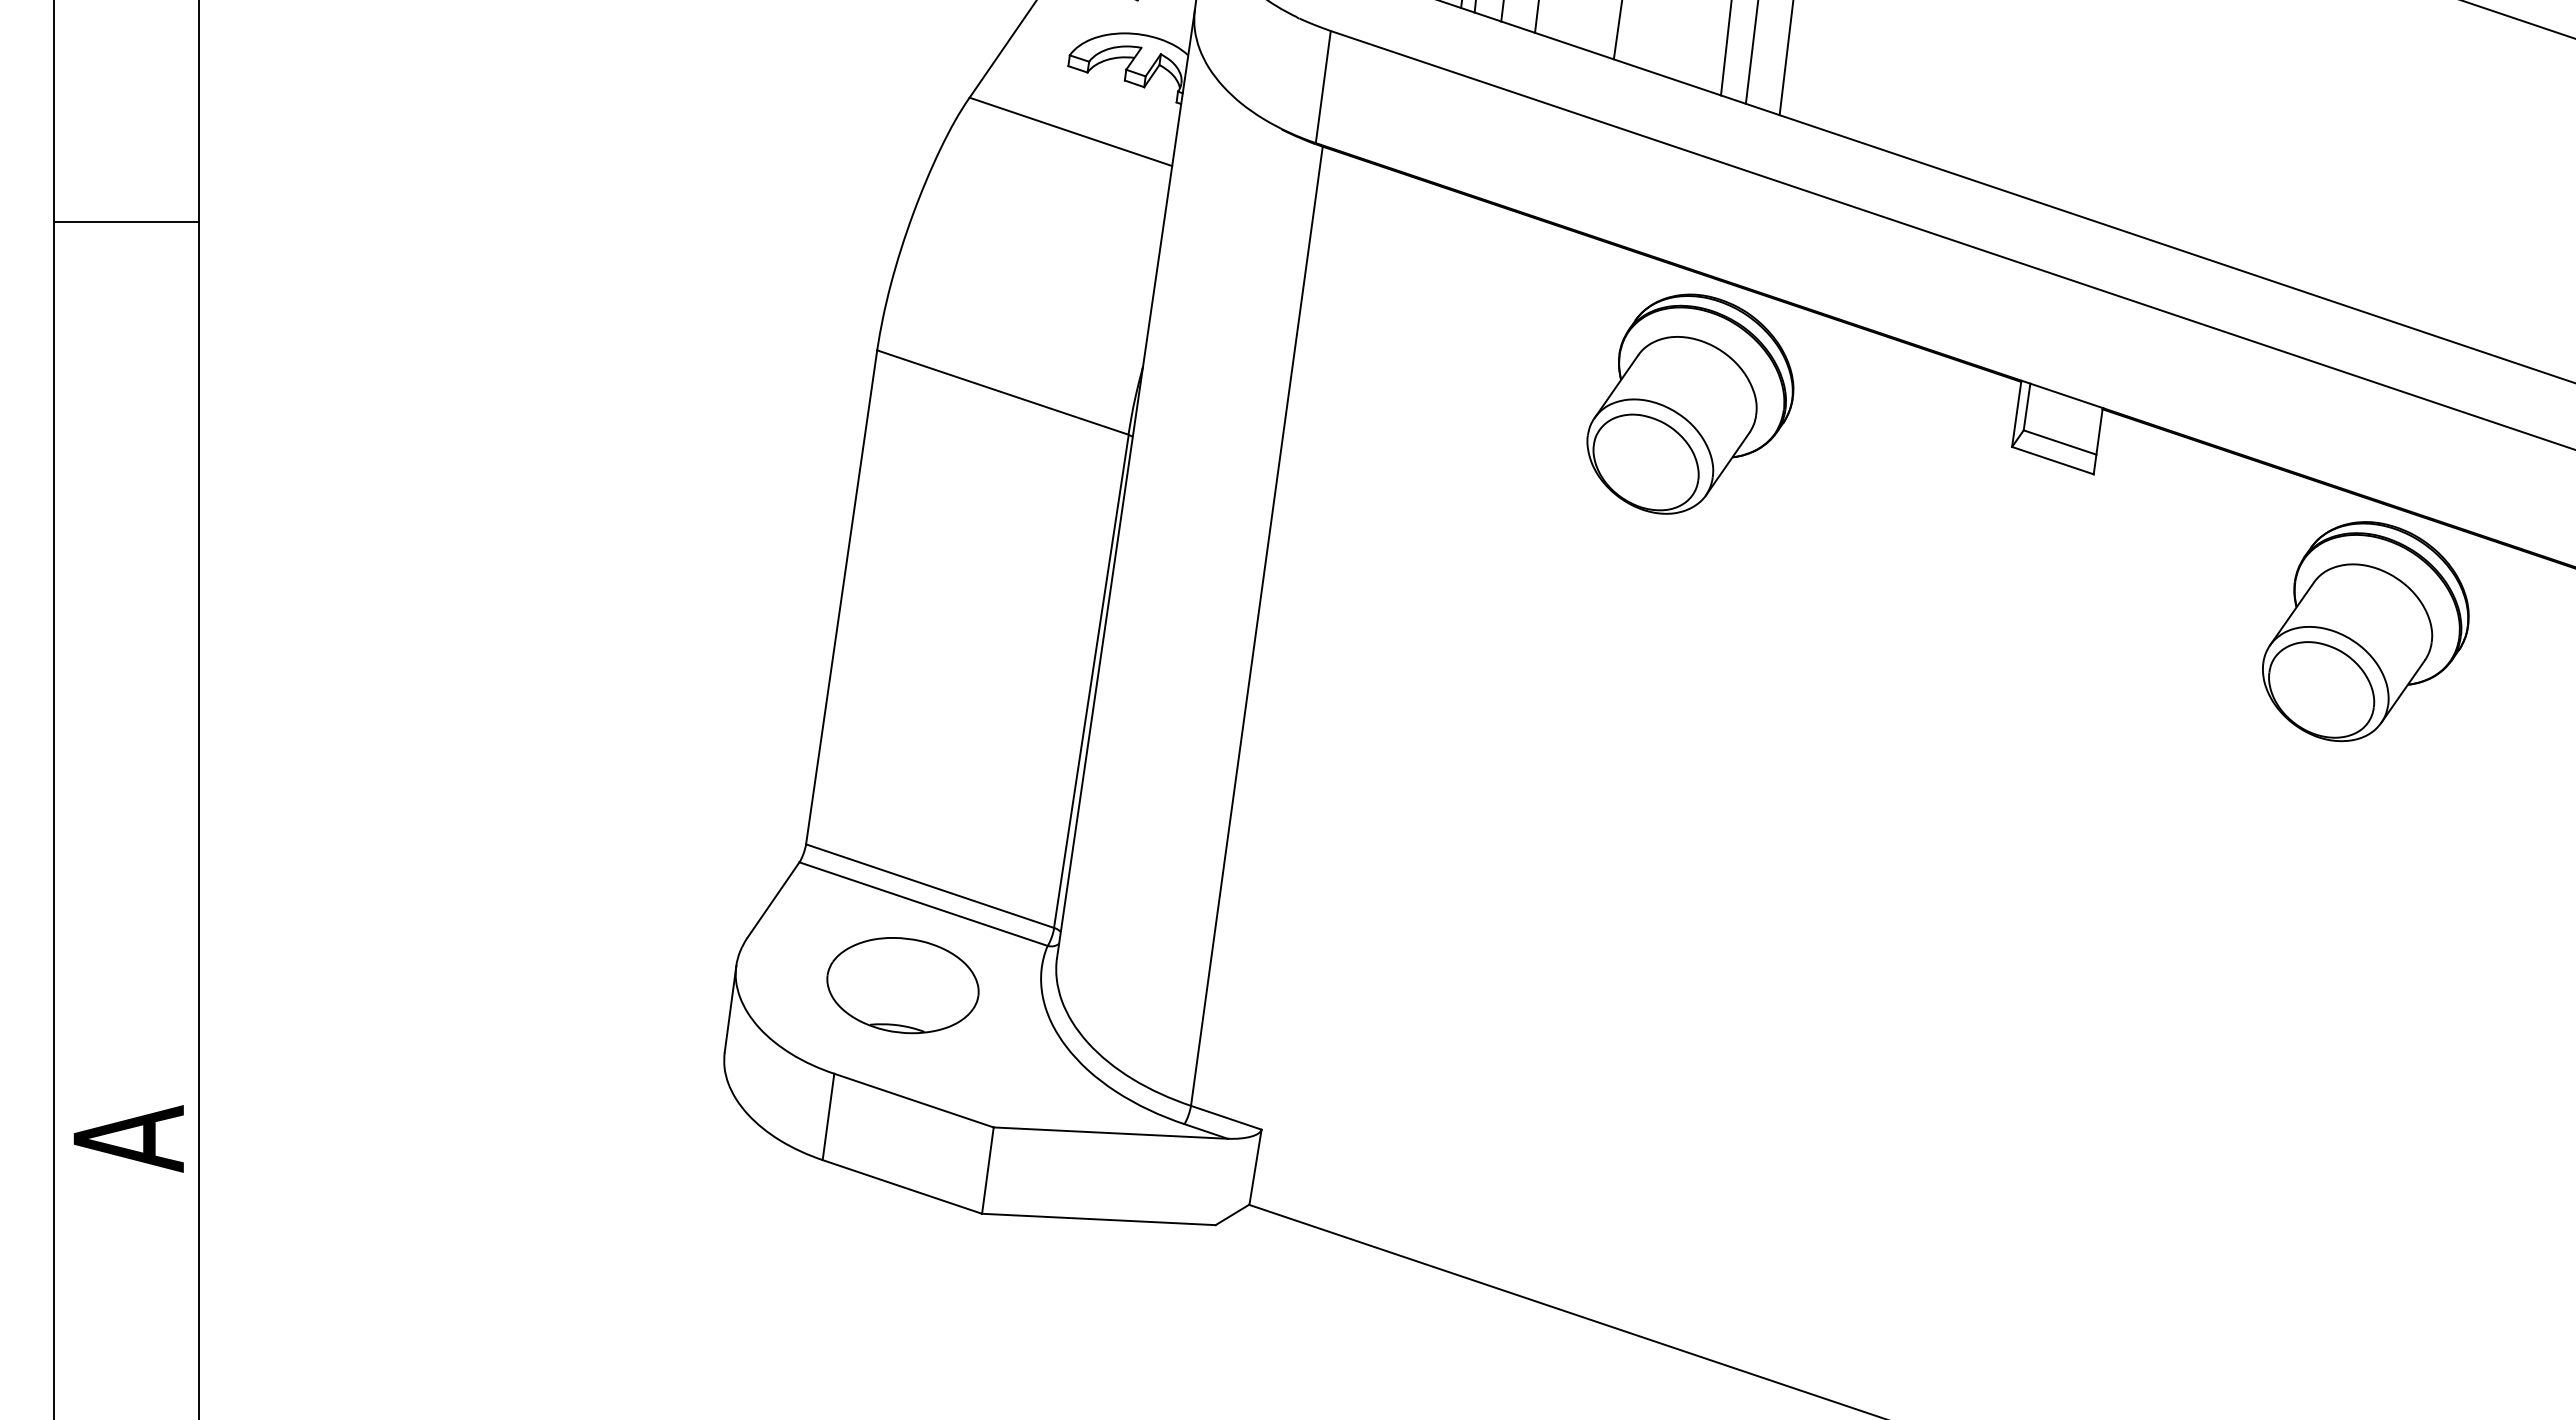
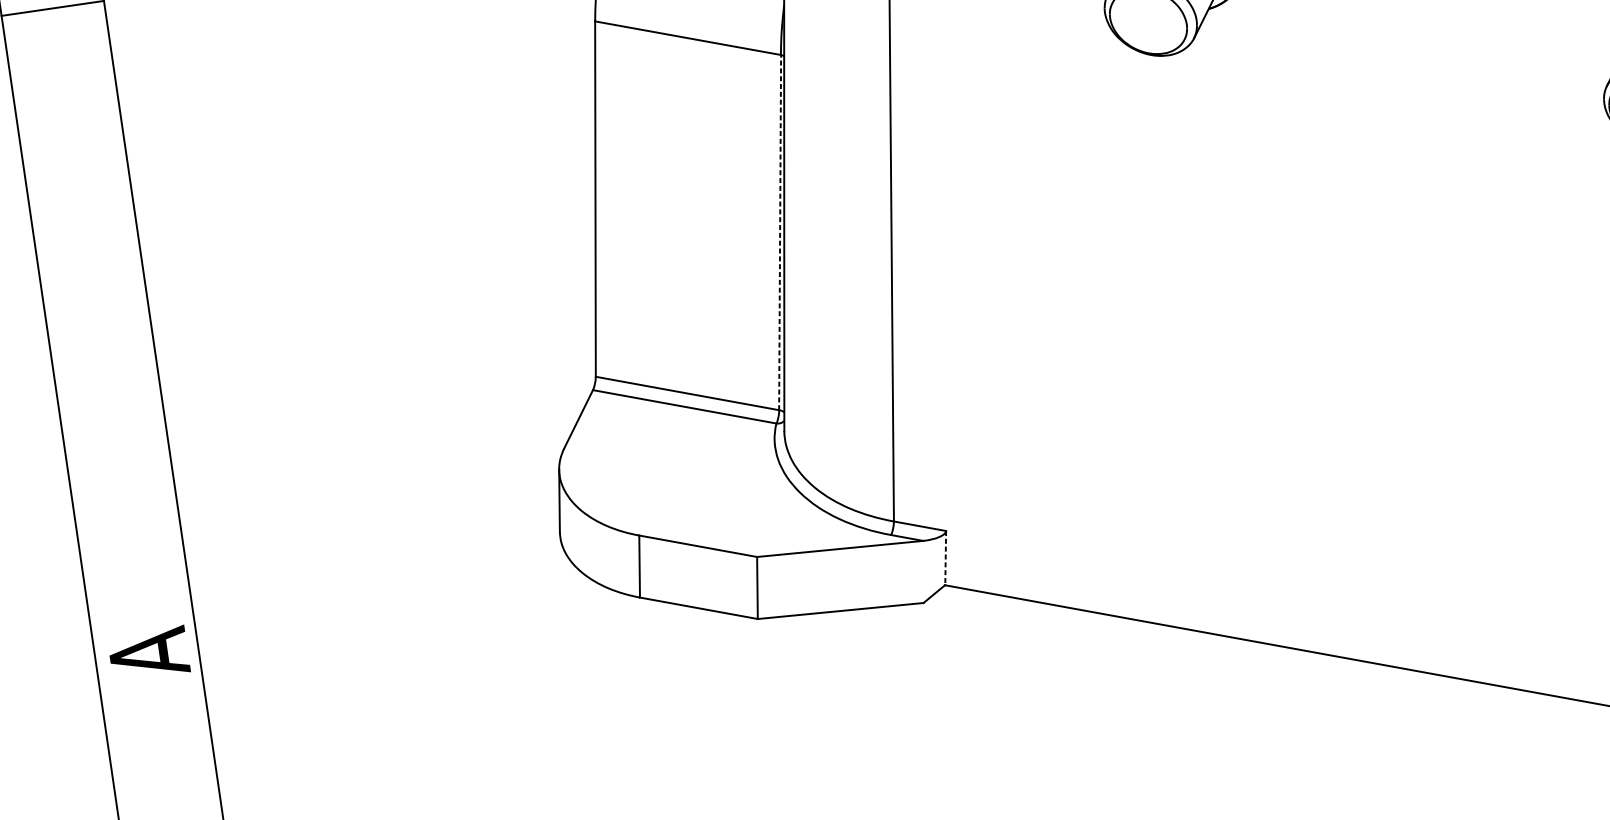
line: (1091, 680) -> (780, 231), solid -> dashed
part: (902, 985) -> (678, 466), removed
line: (1255, 1167) -> (945, 558), solid -> dashed

